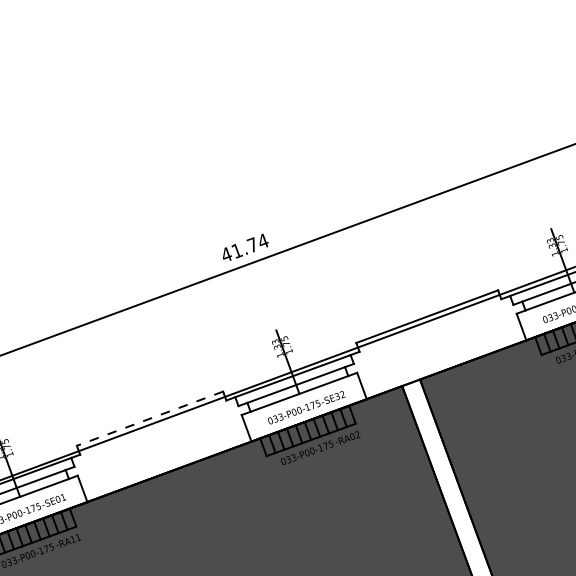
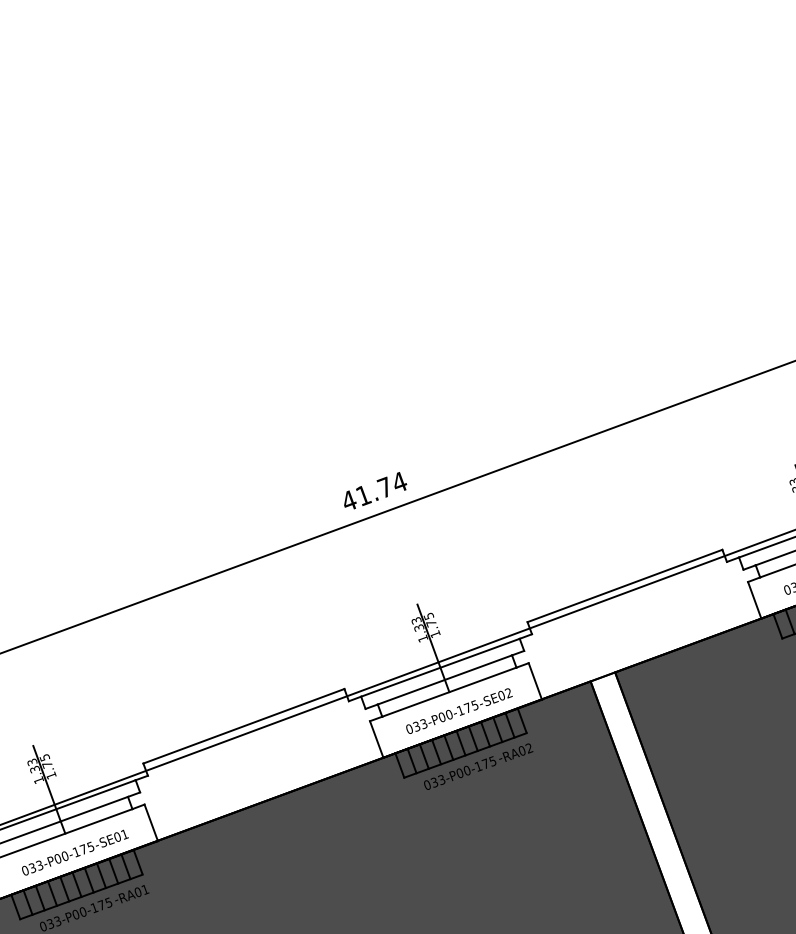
text: (337, 396) -> (501, 695), SE32 -> SE02
line: (149, 418) -> (243, 726), dashed -> solid
text: (73, 539) -> (138, 892), RA11 -> RA01

